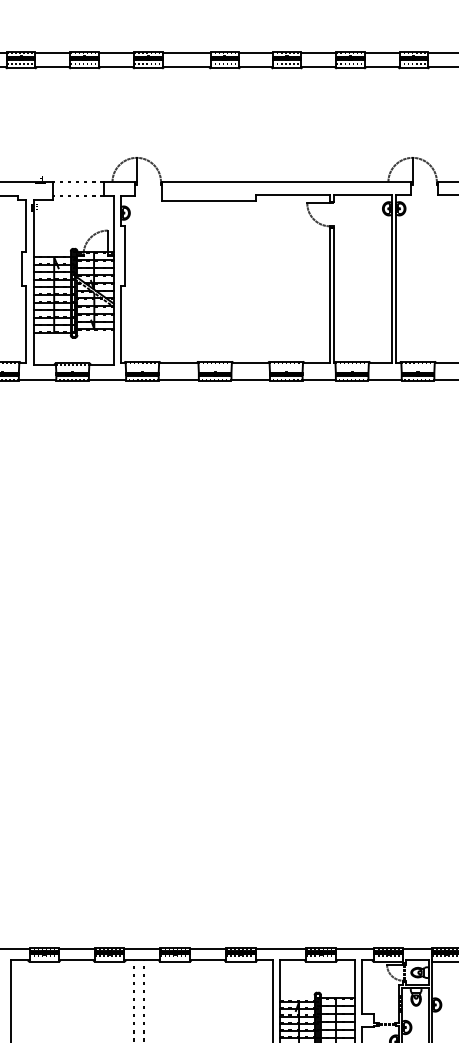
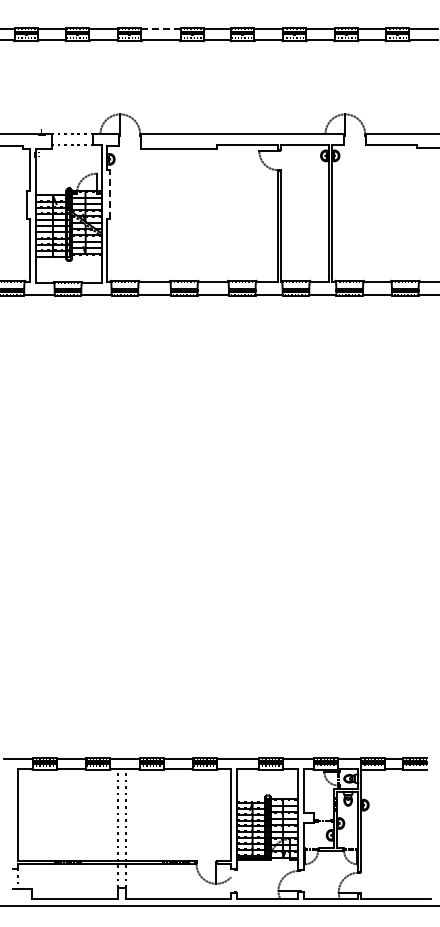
line: (186, 52) -> (160, 28), solid -> dashed
line: (124, 254) -> (110, 193), solid -> dashed

